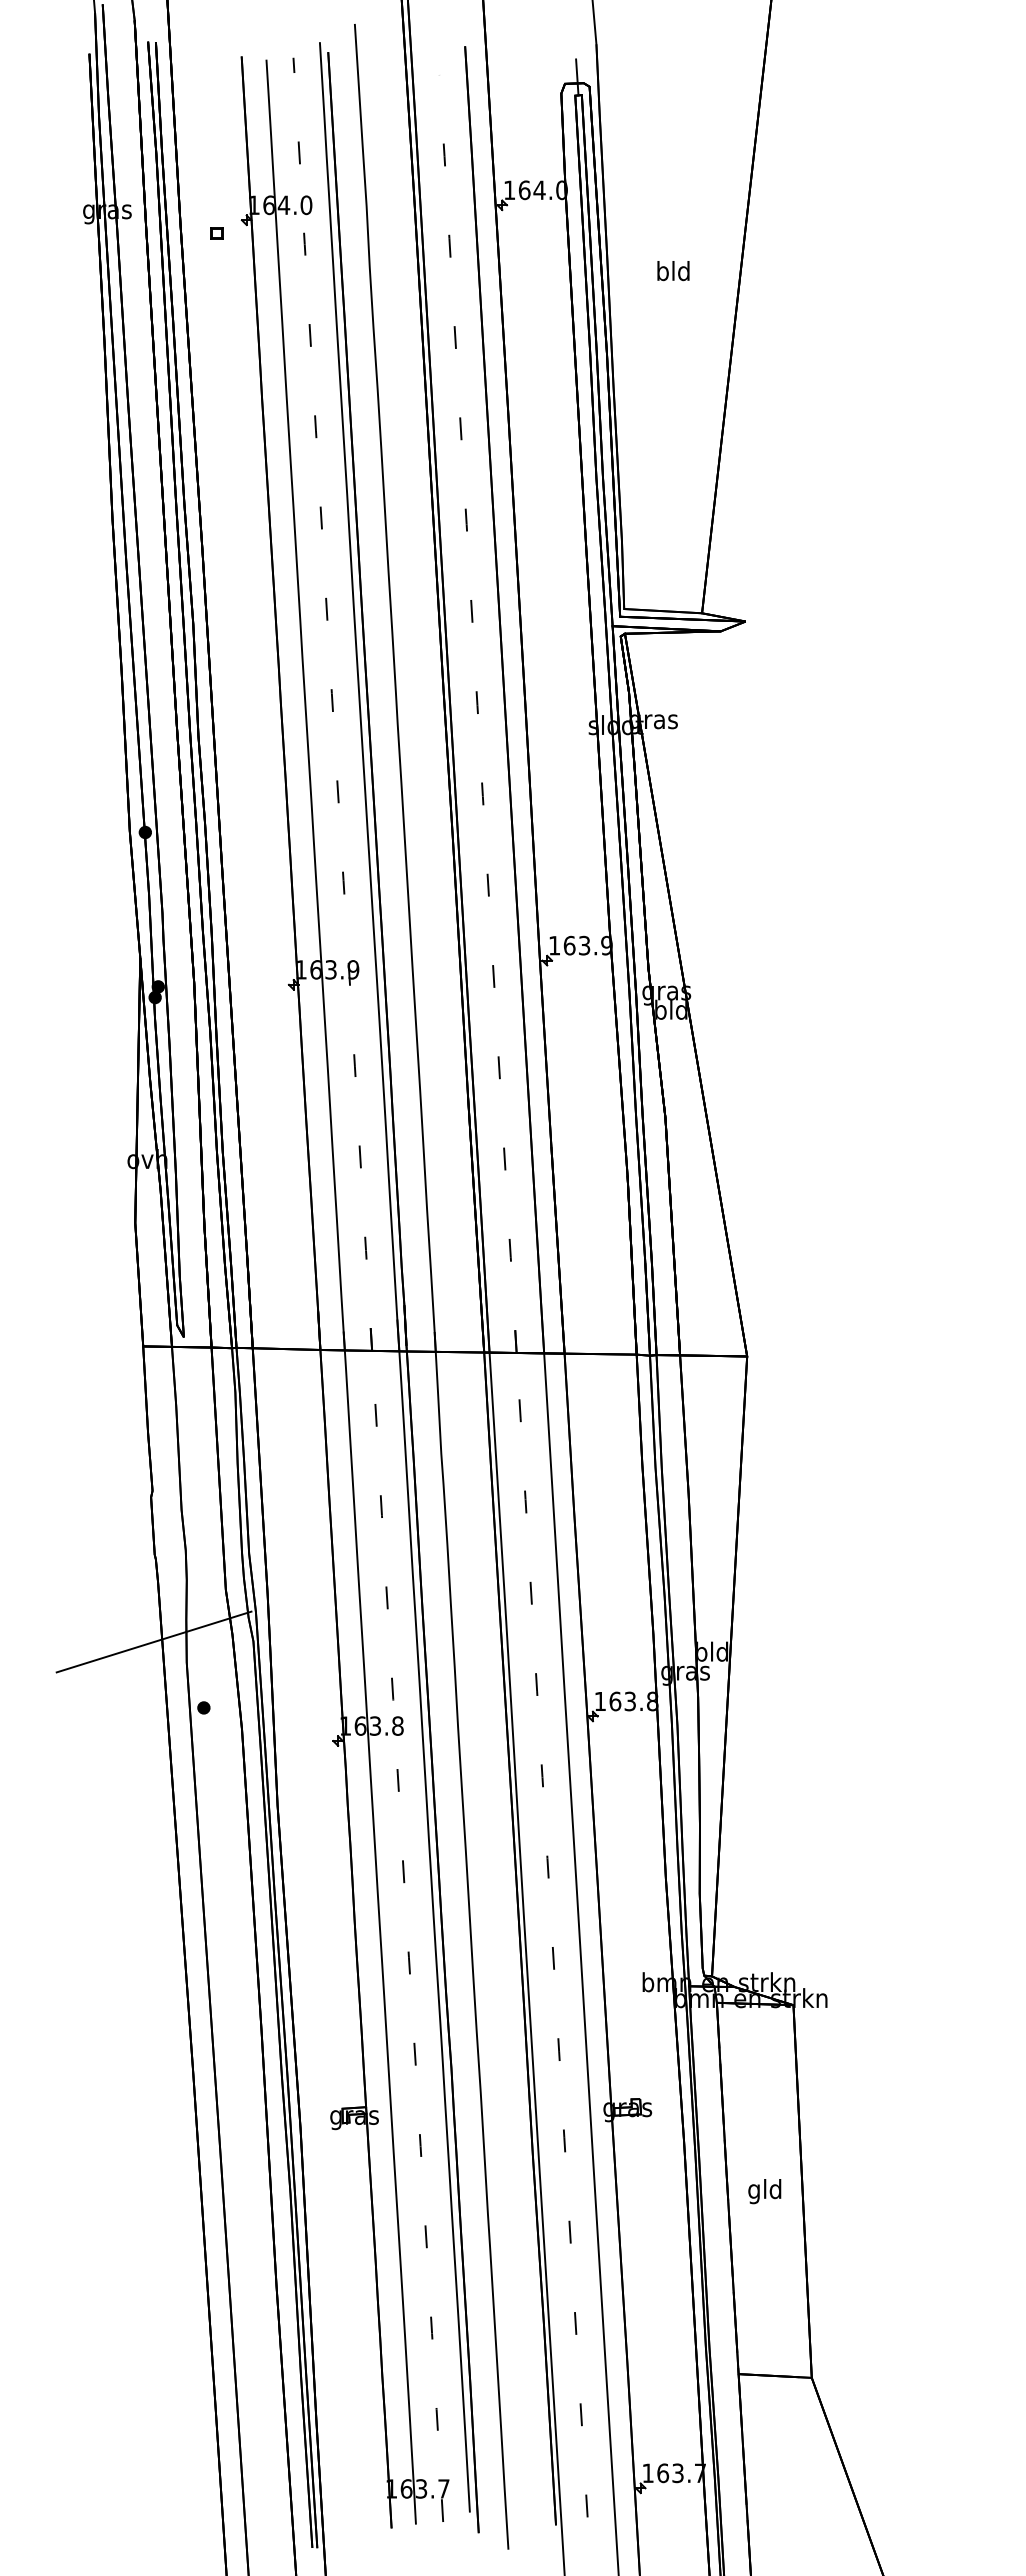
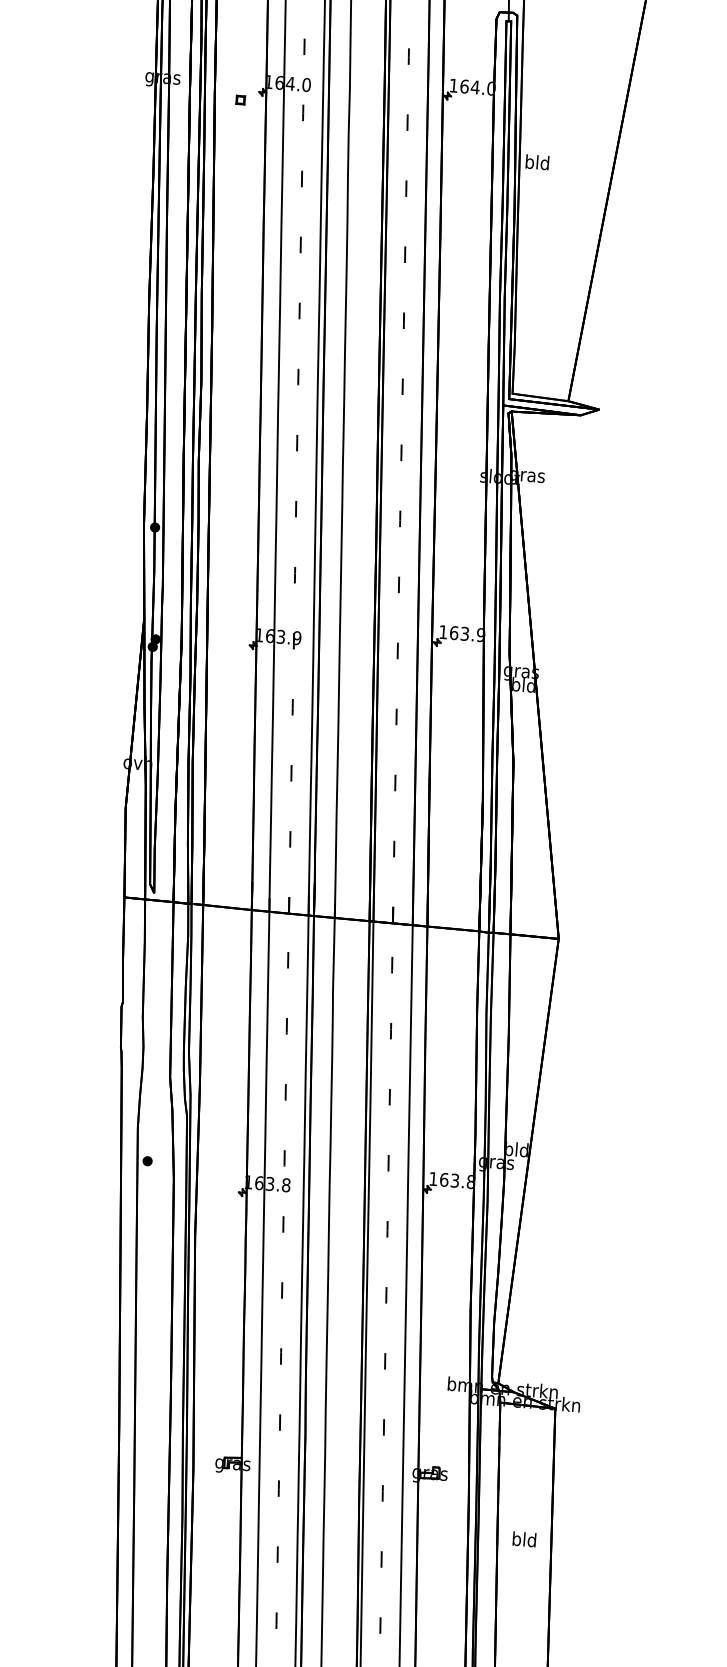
text: (673, 271) -> (537, 162), moved
line: (153, 1641) -> (115, 1110), removed
text: (754, 2191) -> (516, 1540), gld -> bld

